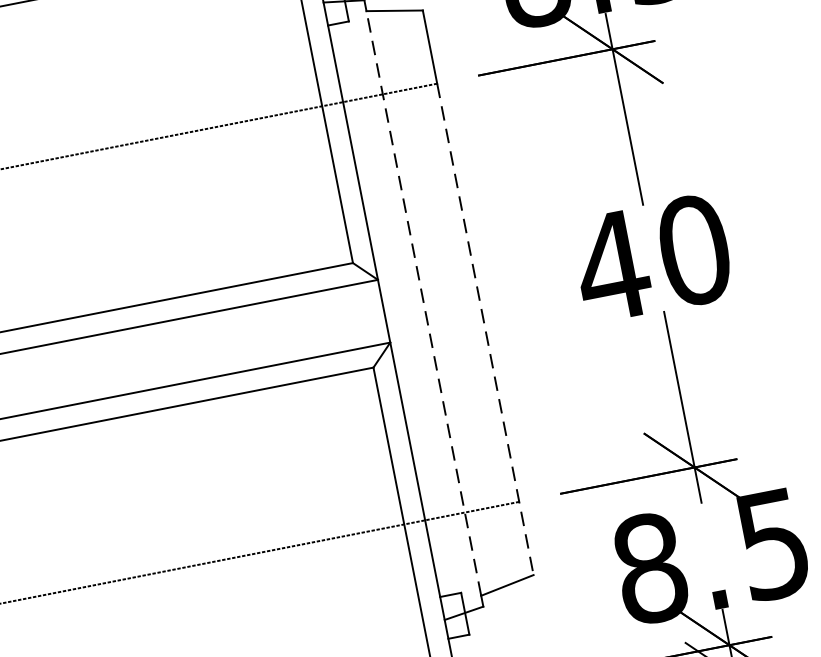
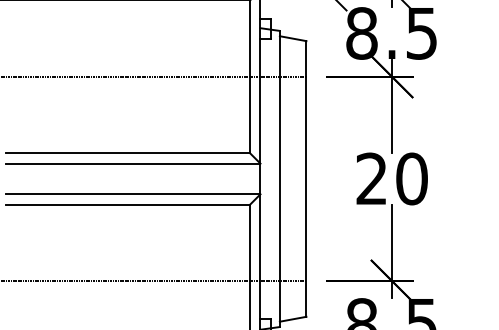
text: (611, 265) -> (371, 178), 40 -> 20
line: (422, 302) -> (279, 178), dashed -> solid
line: (485, 328) -> (306, 196), dashed -> solid

